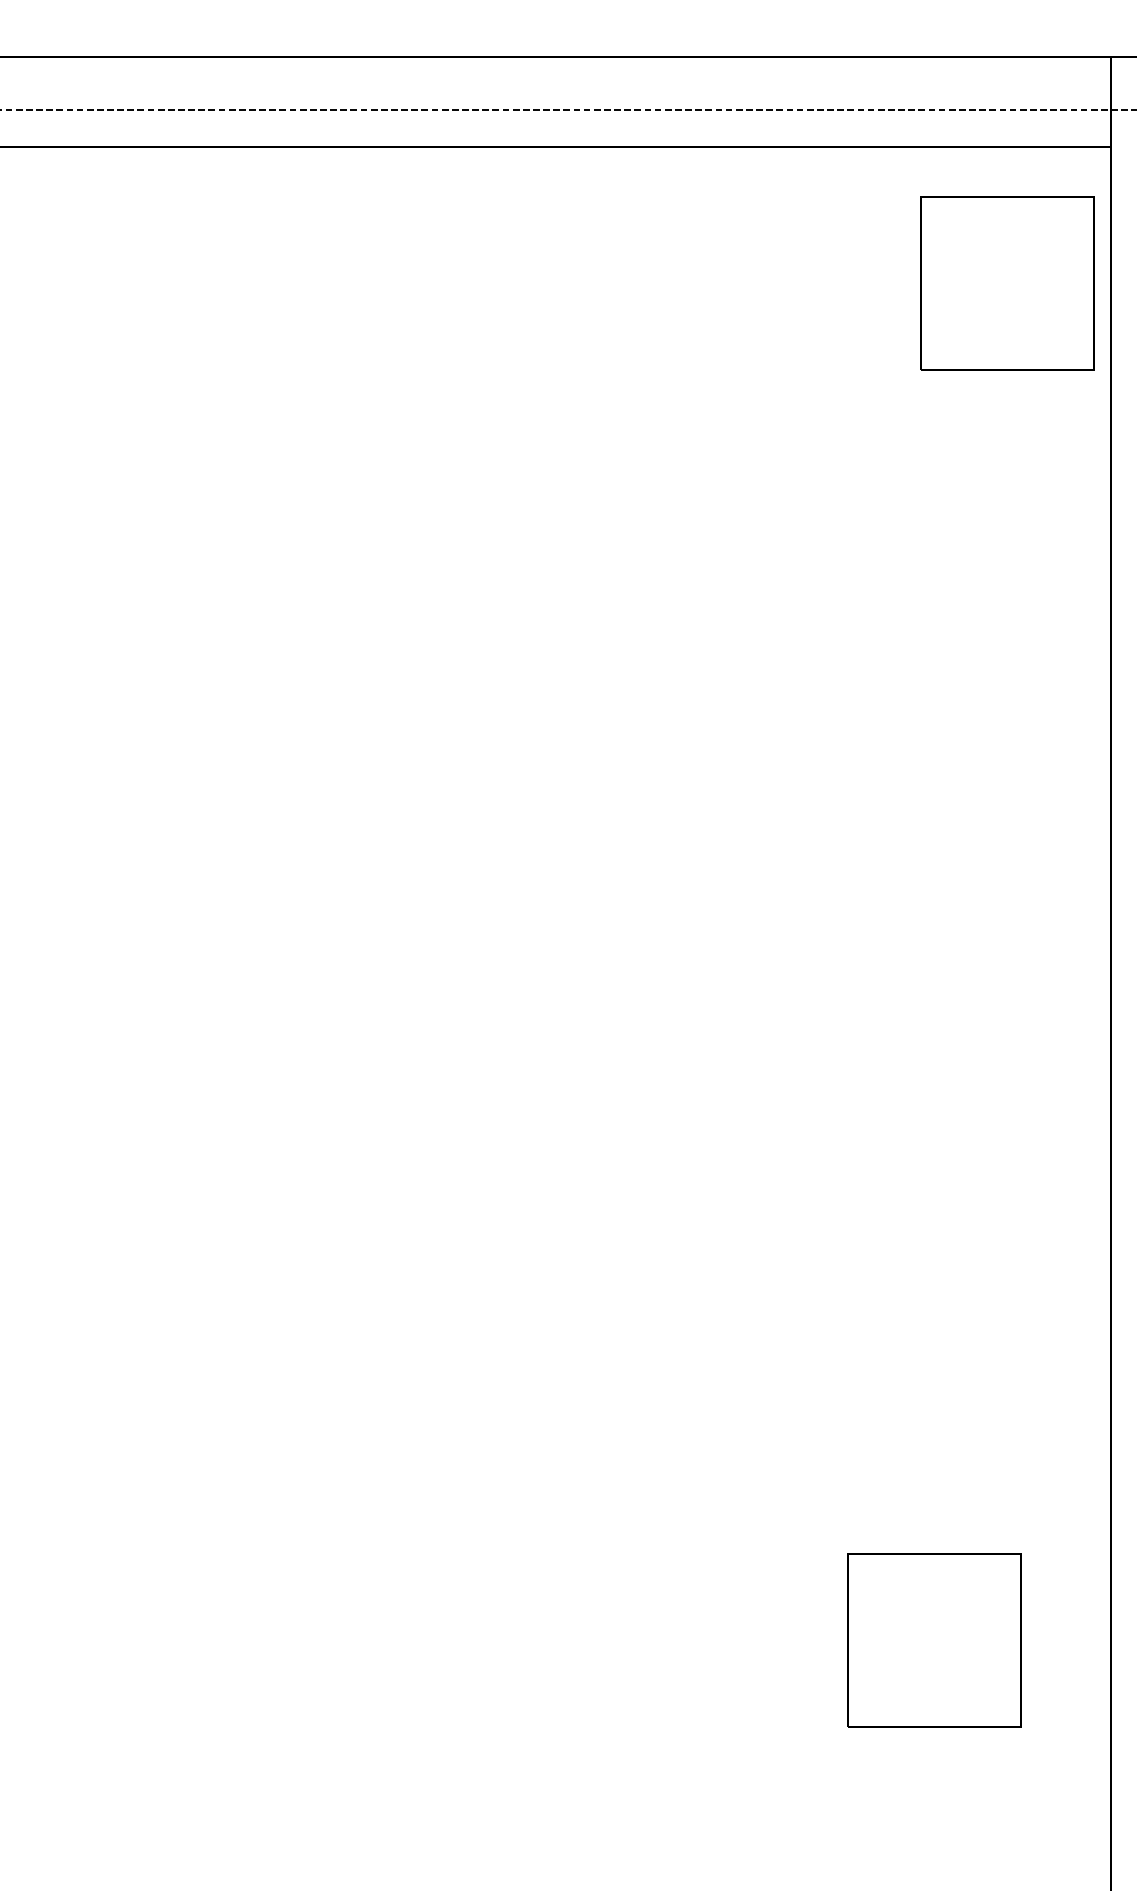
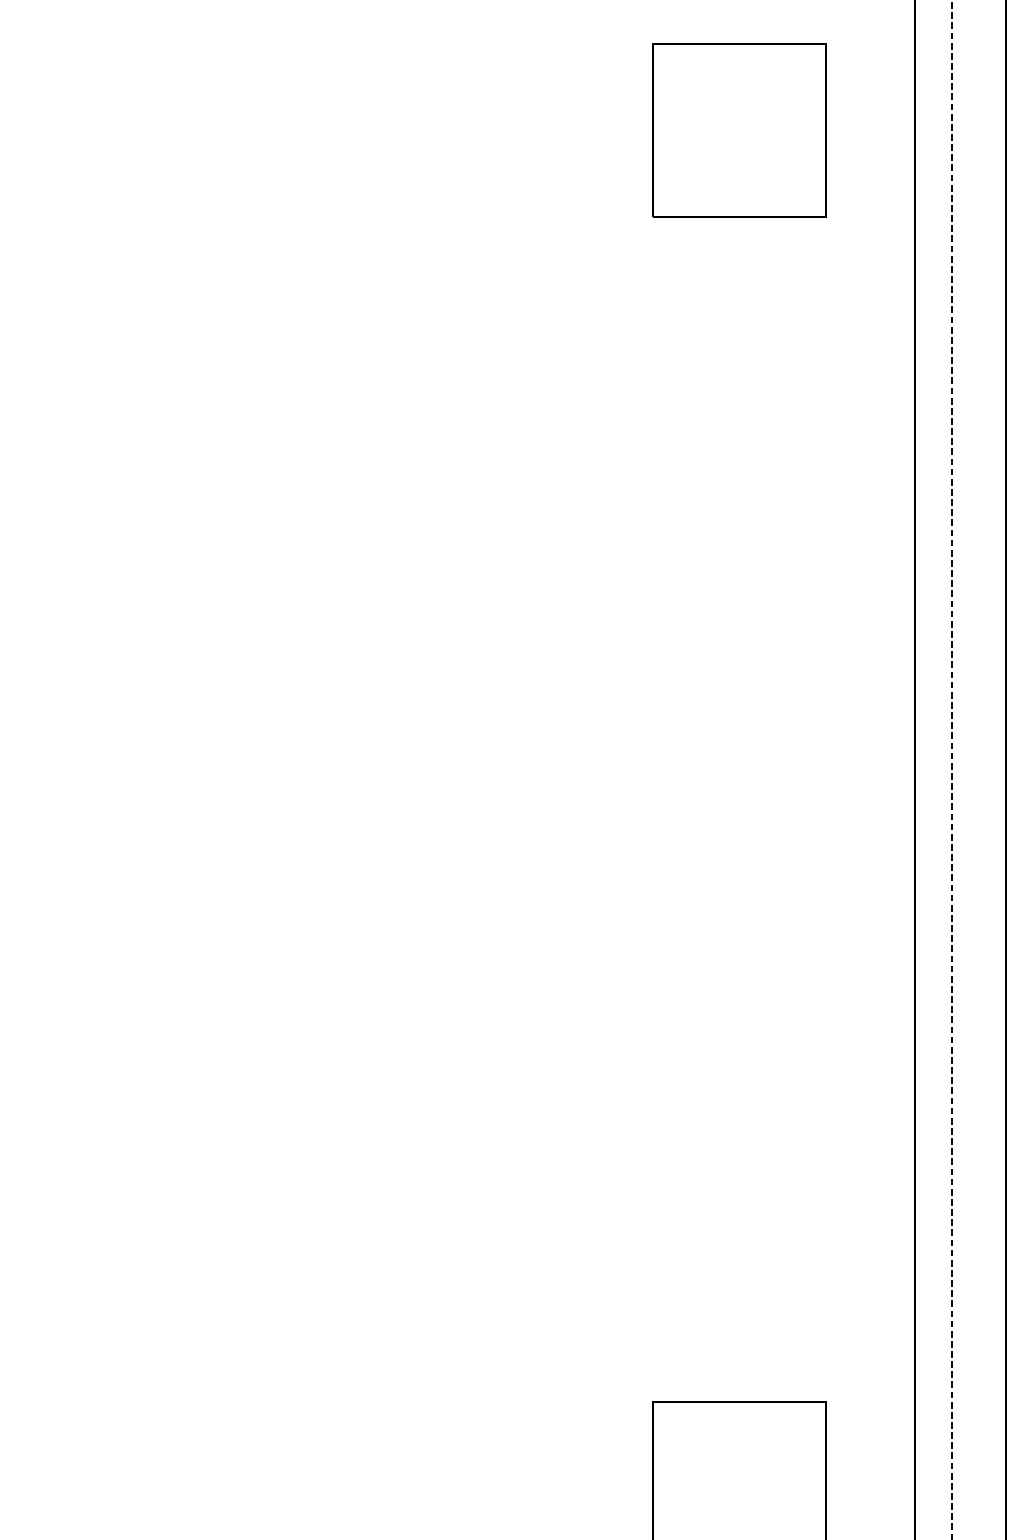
part: (1007, 283) -> (738, 131), moved

